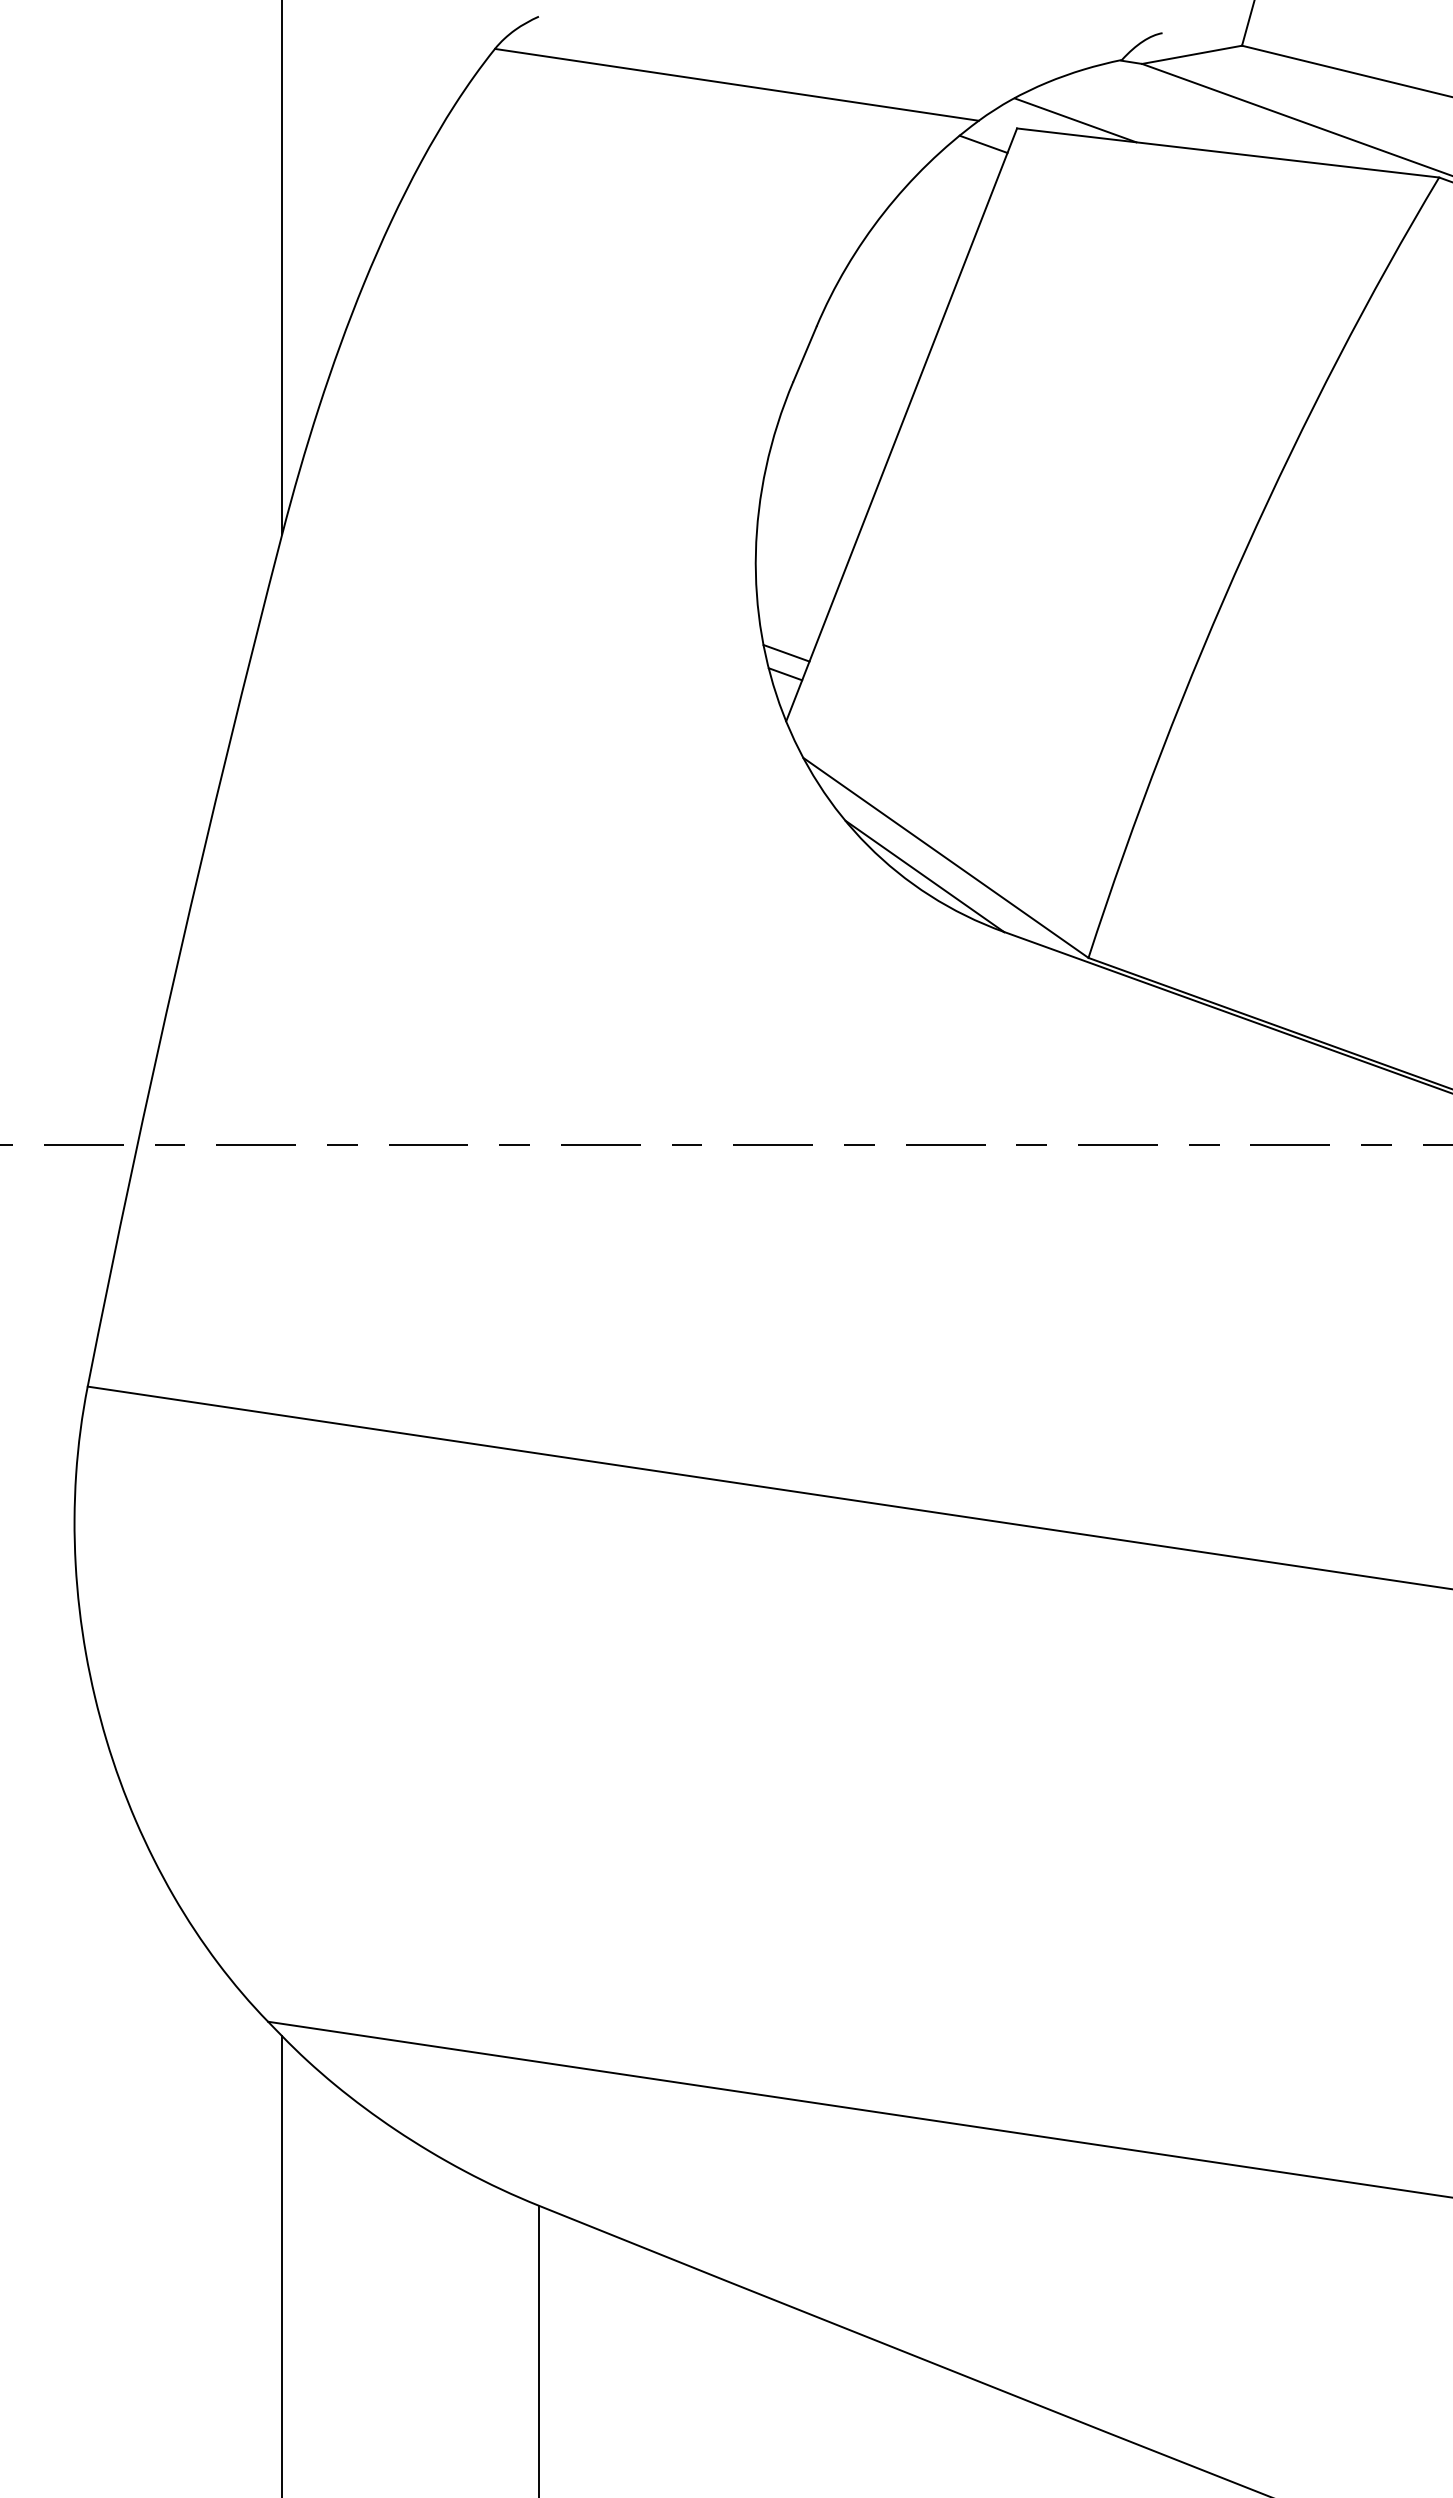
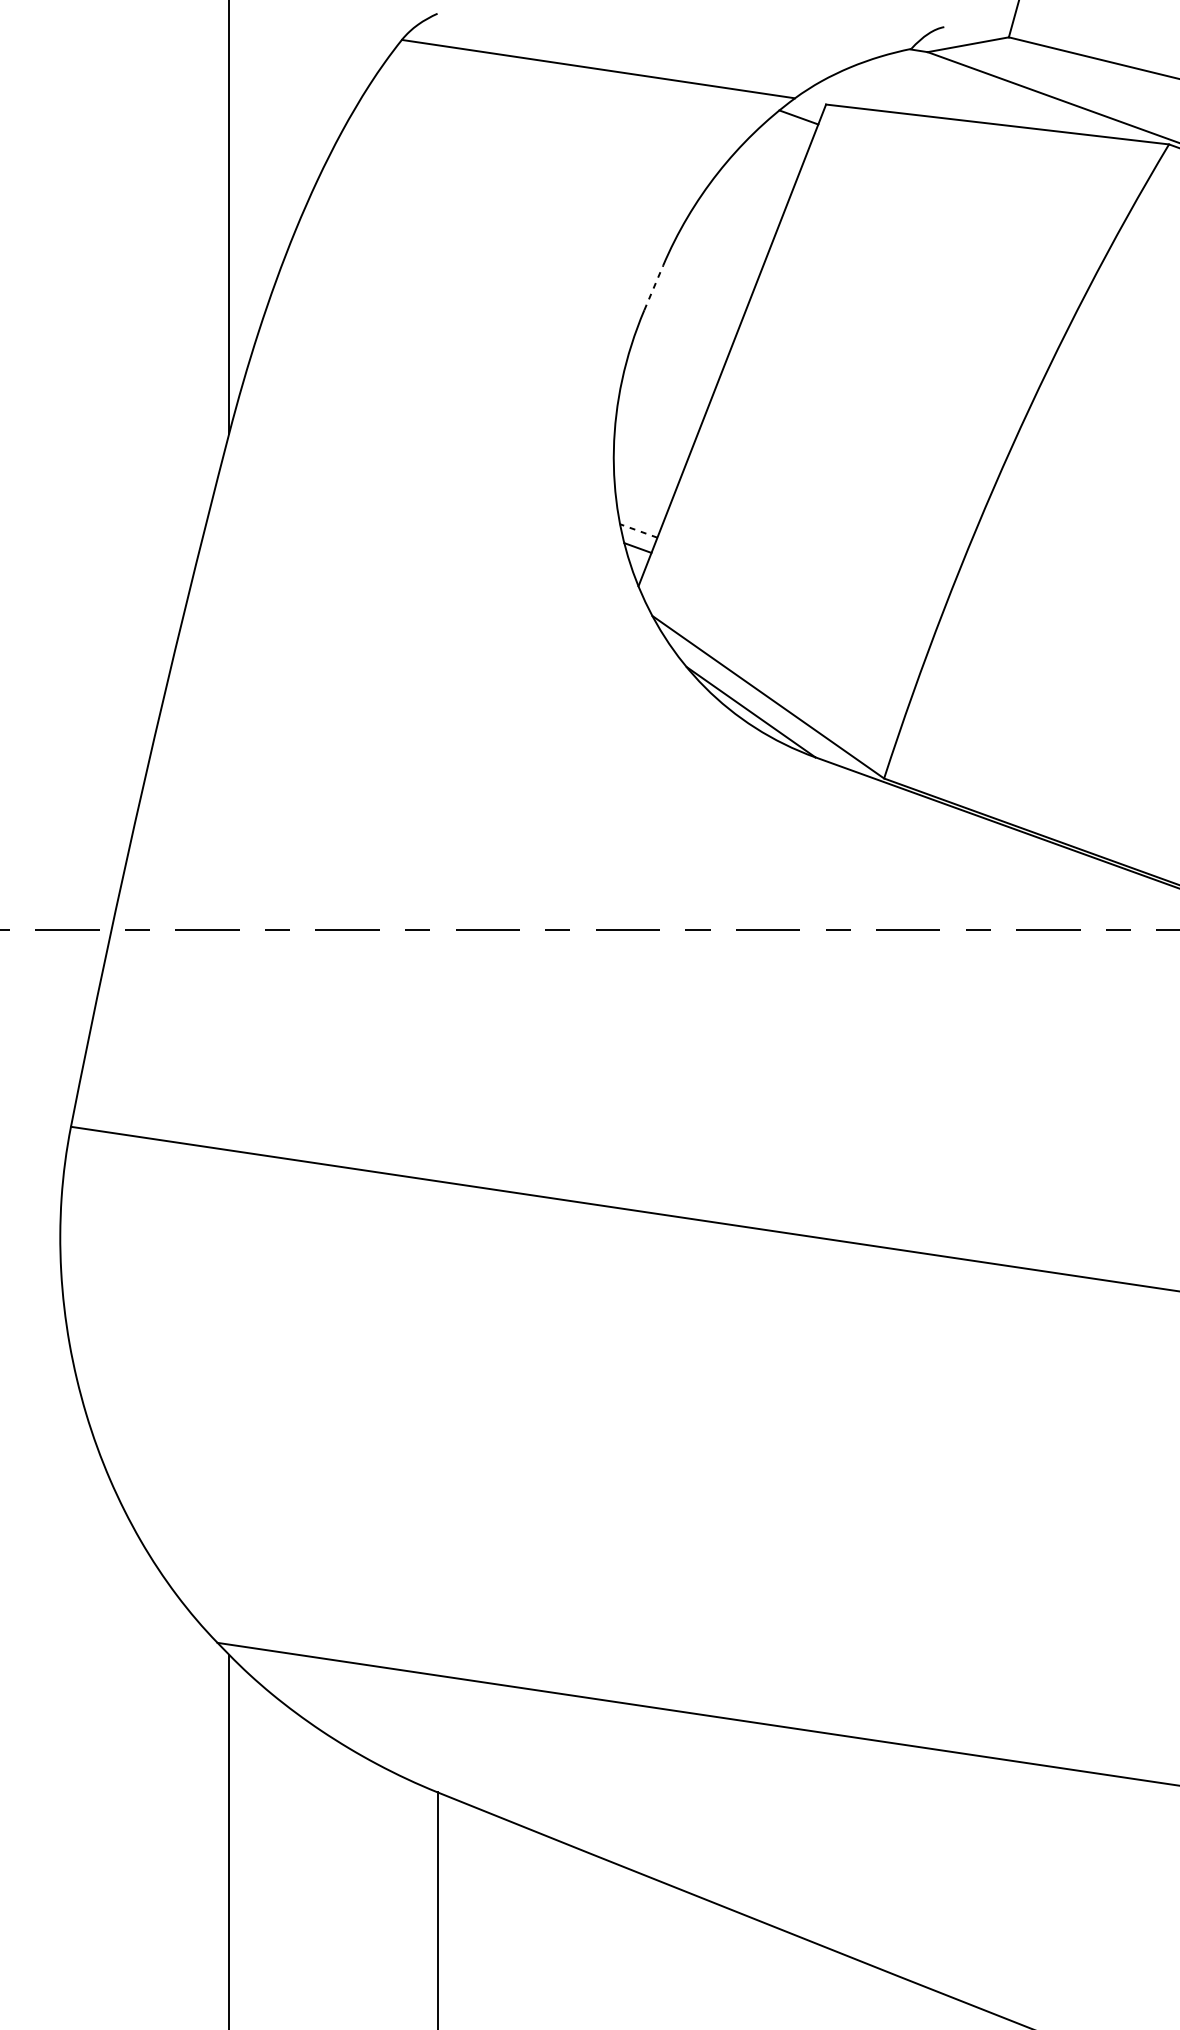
line: (1075, 120) -> (873, 98), removed
line: (804, 354) -> (653, 288), solid -> dashed
line: (786, 653) -> (638, 531), solid -> dashed

